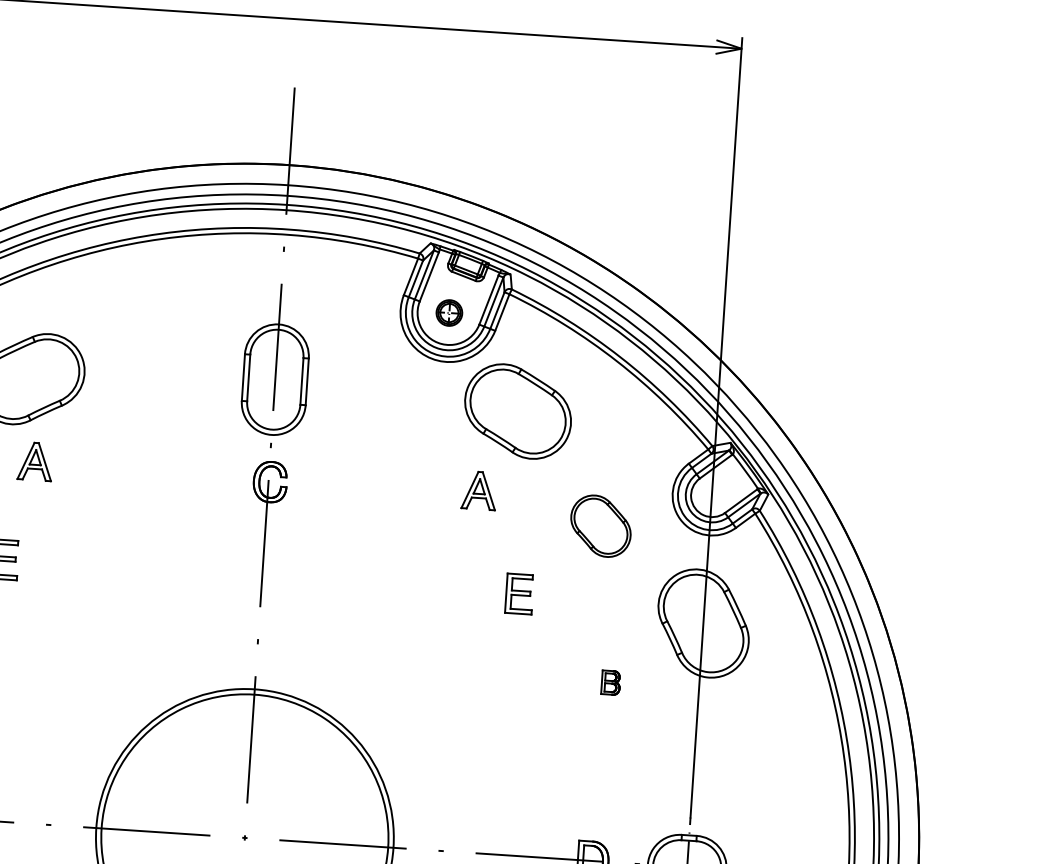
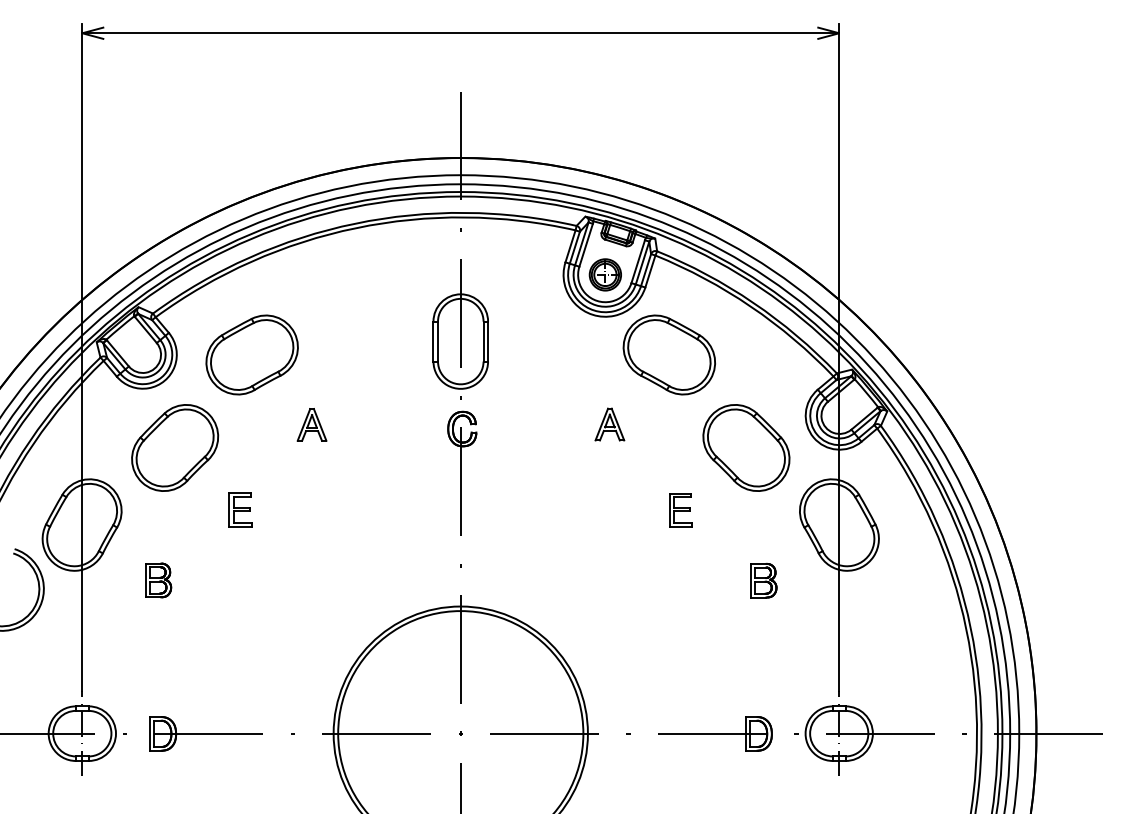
part: (448, 312) -> (604, 274), size x1.43
part: (34, 461) -> (311, 424), moved
part: (478, 490) -> (609, 424), moved
part: (601, 525) -> (746, 447), size x1.67
part: (610, 682) -> (763, 580), size x1.67

